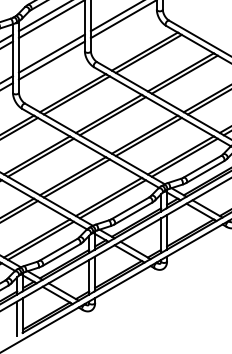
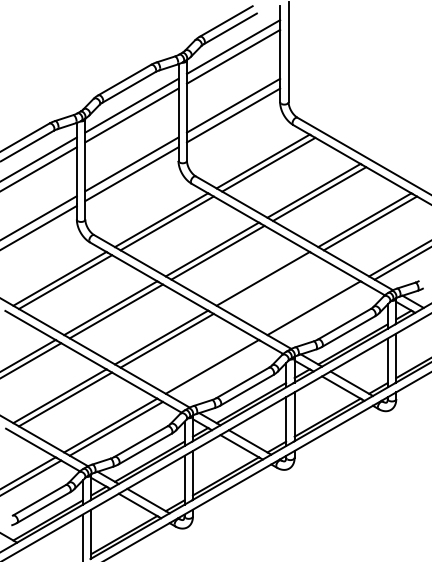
line: (148, 137) -> (268, 282), removed
line: (184, 157) -> (319, 311), removed
line: (112, 199) -> (217, 370), removed

